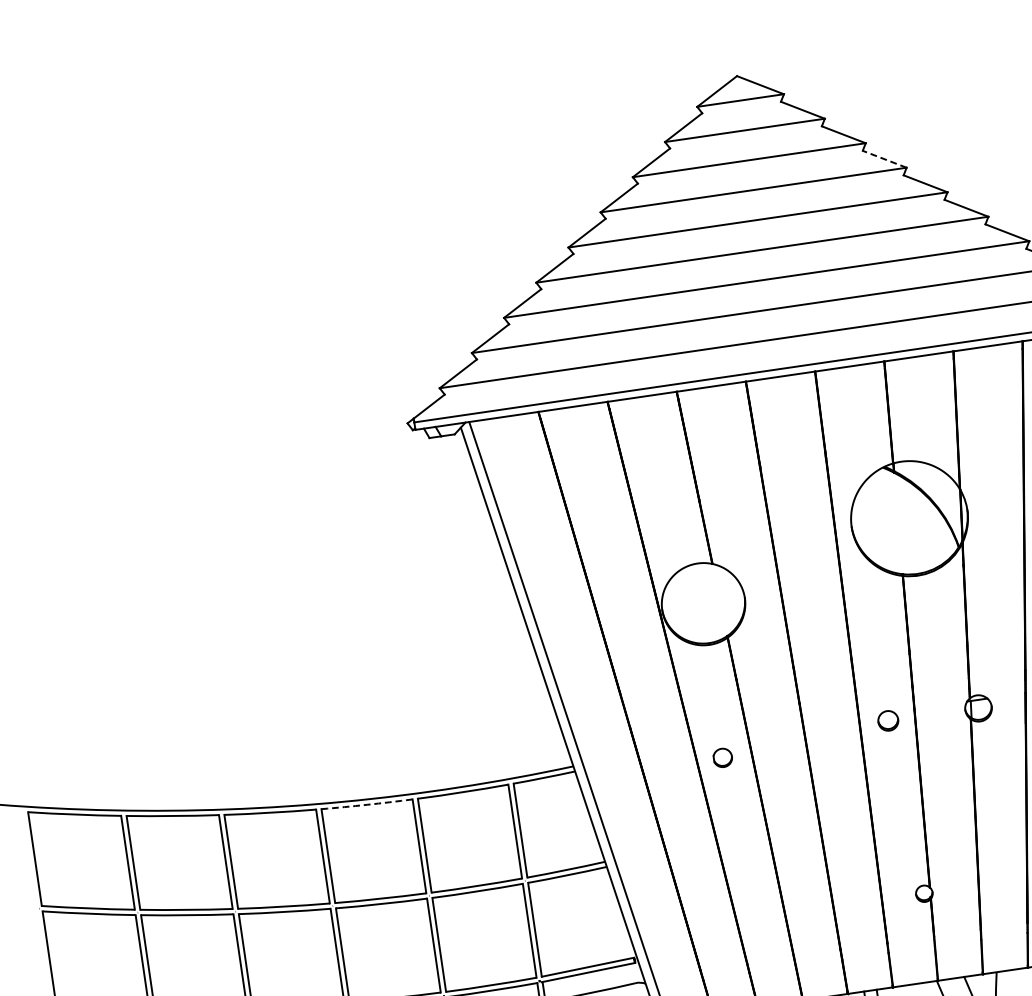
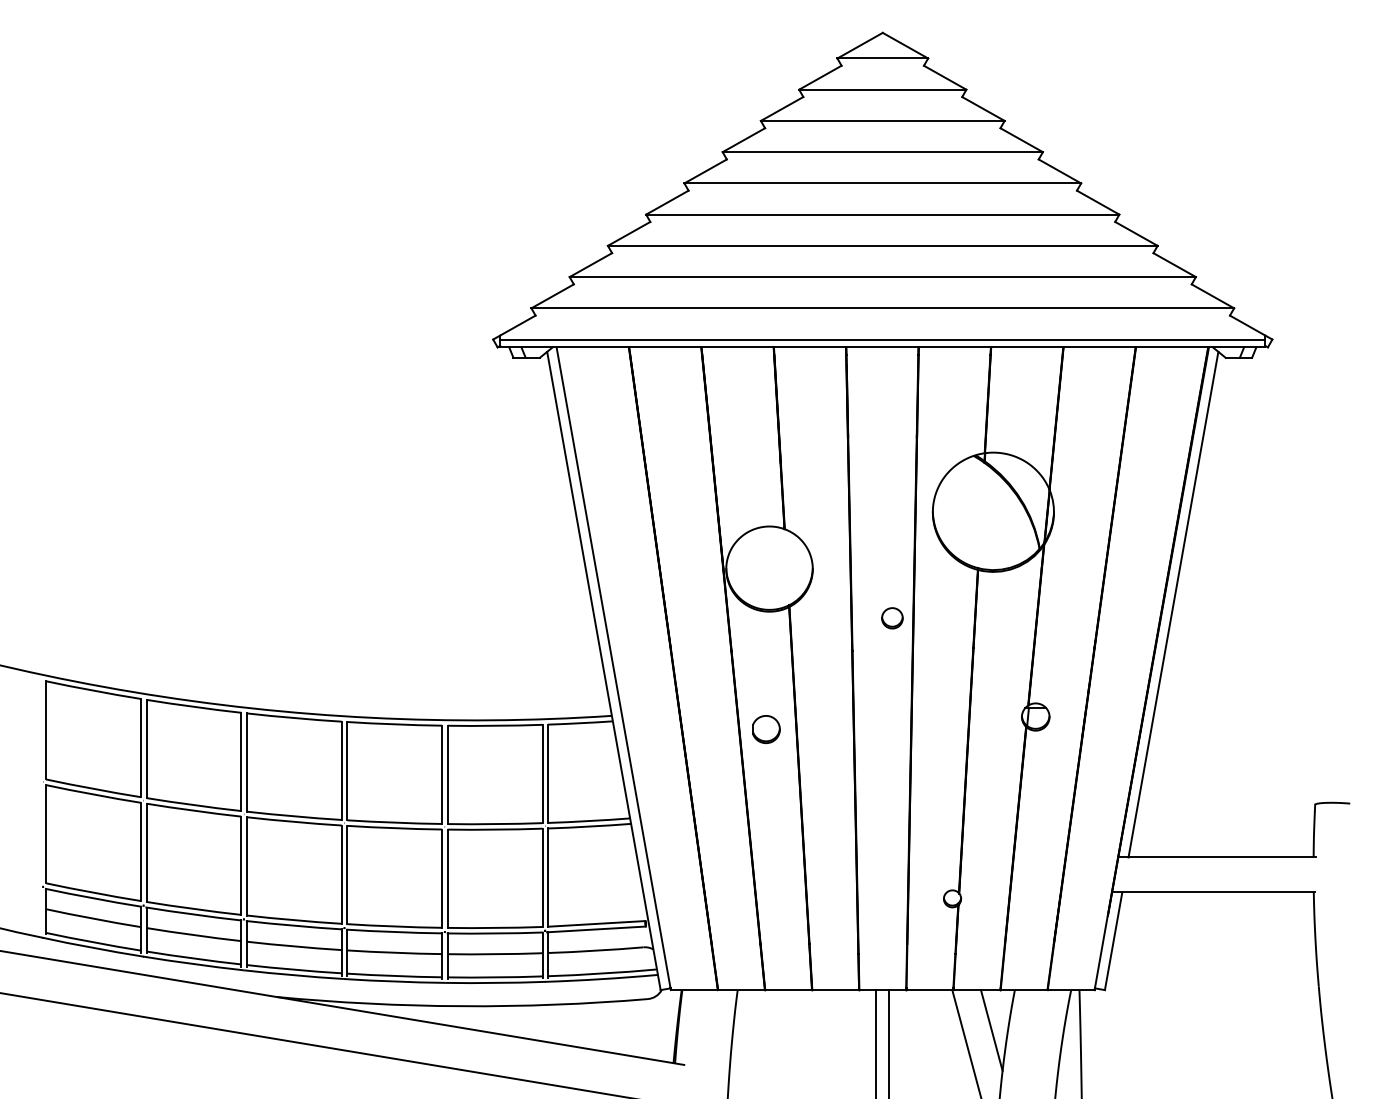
line: (884, 158) -> (1021, 139), dashed -> solid
part: (888, 721) -> (892, 618), moved
part: (723, 757) -> (766, 729), size x1.43
arc: (366, 804) -> (394, 724), dashed -> solid

